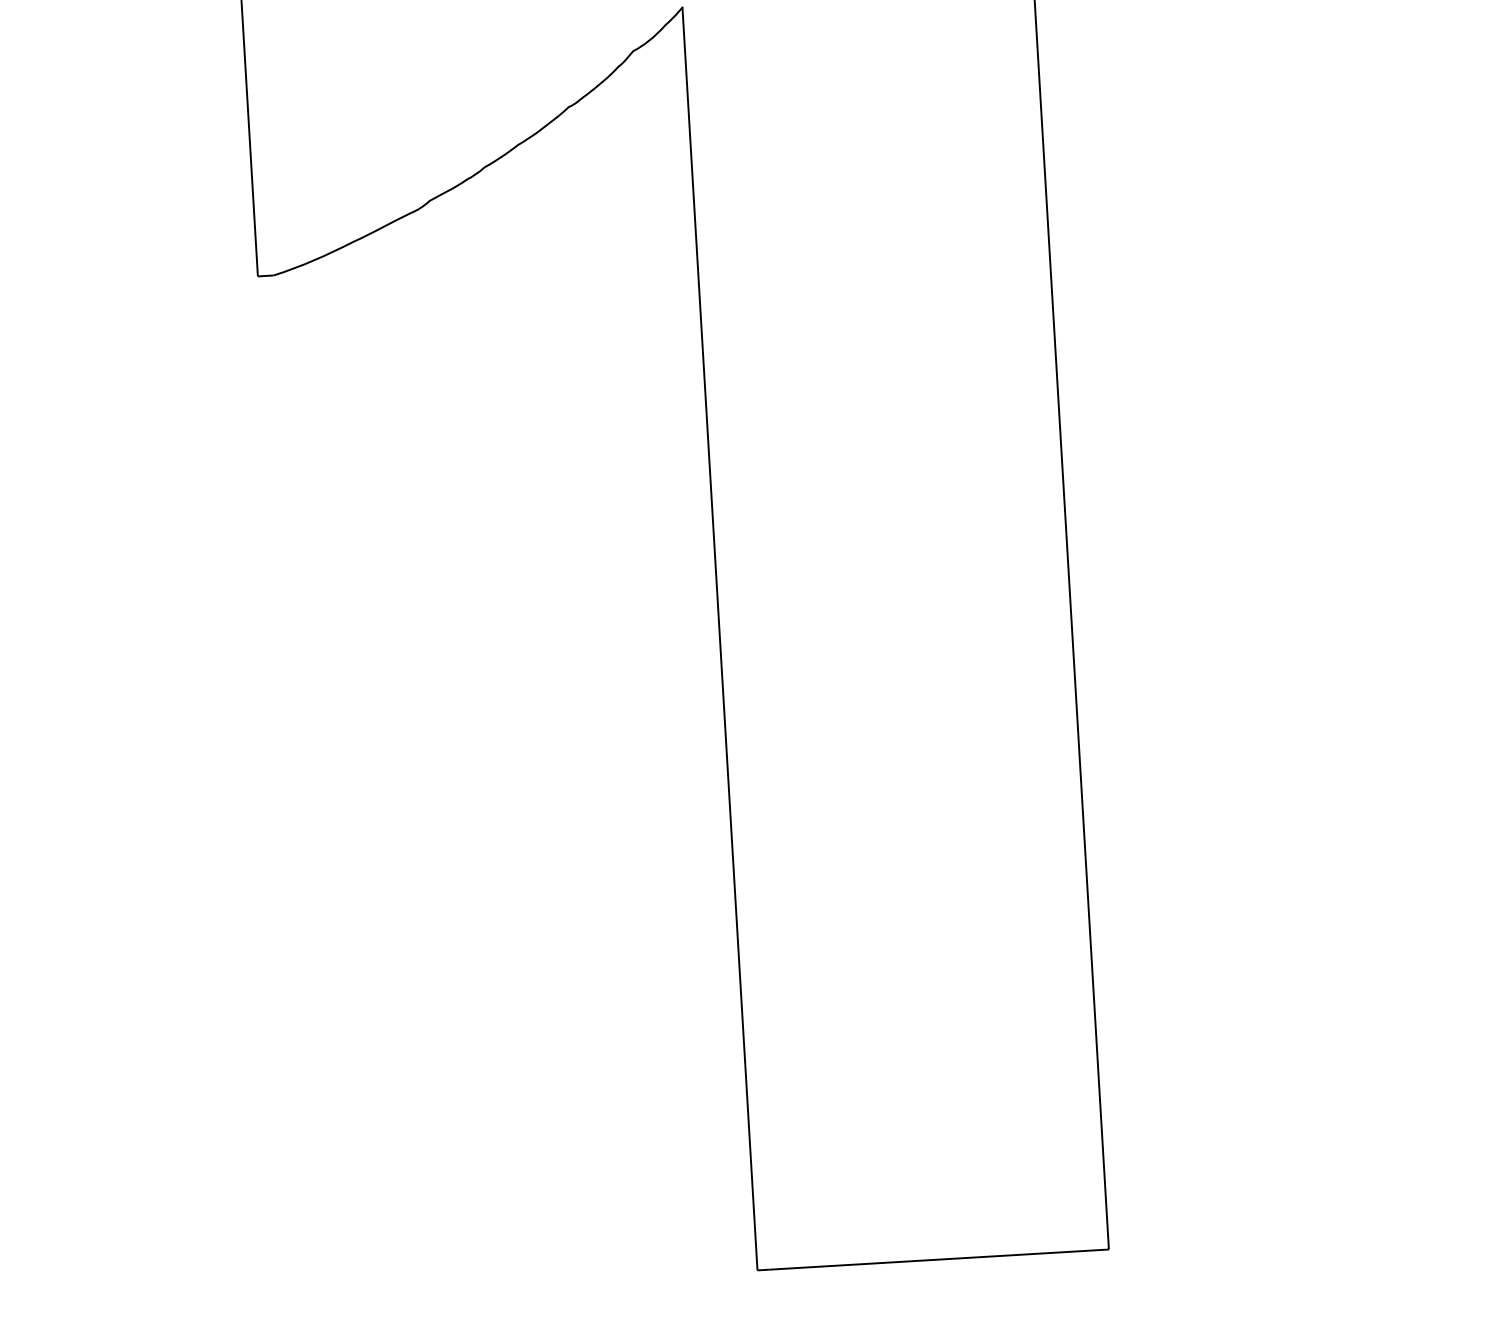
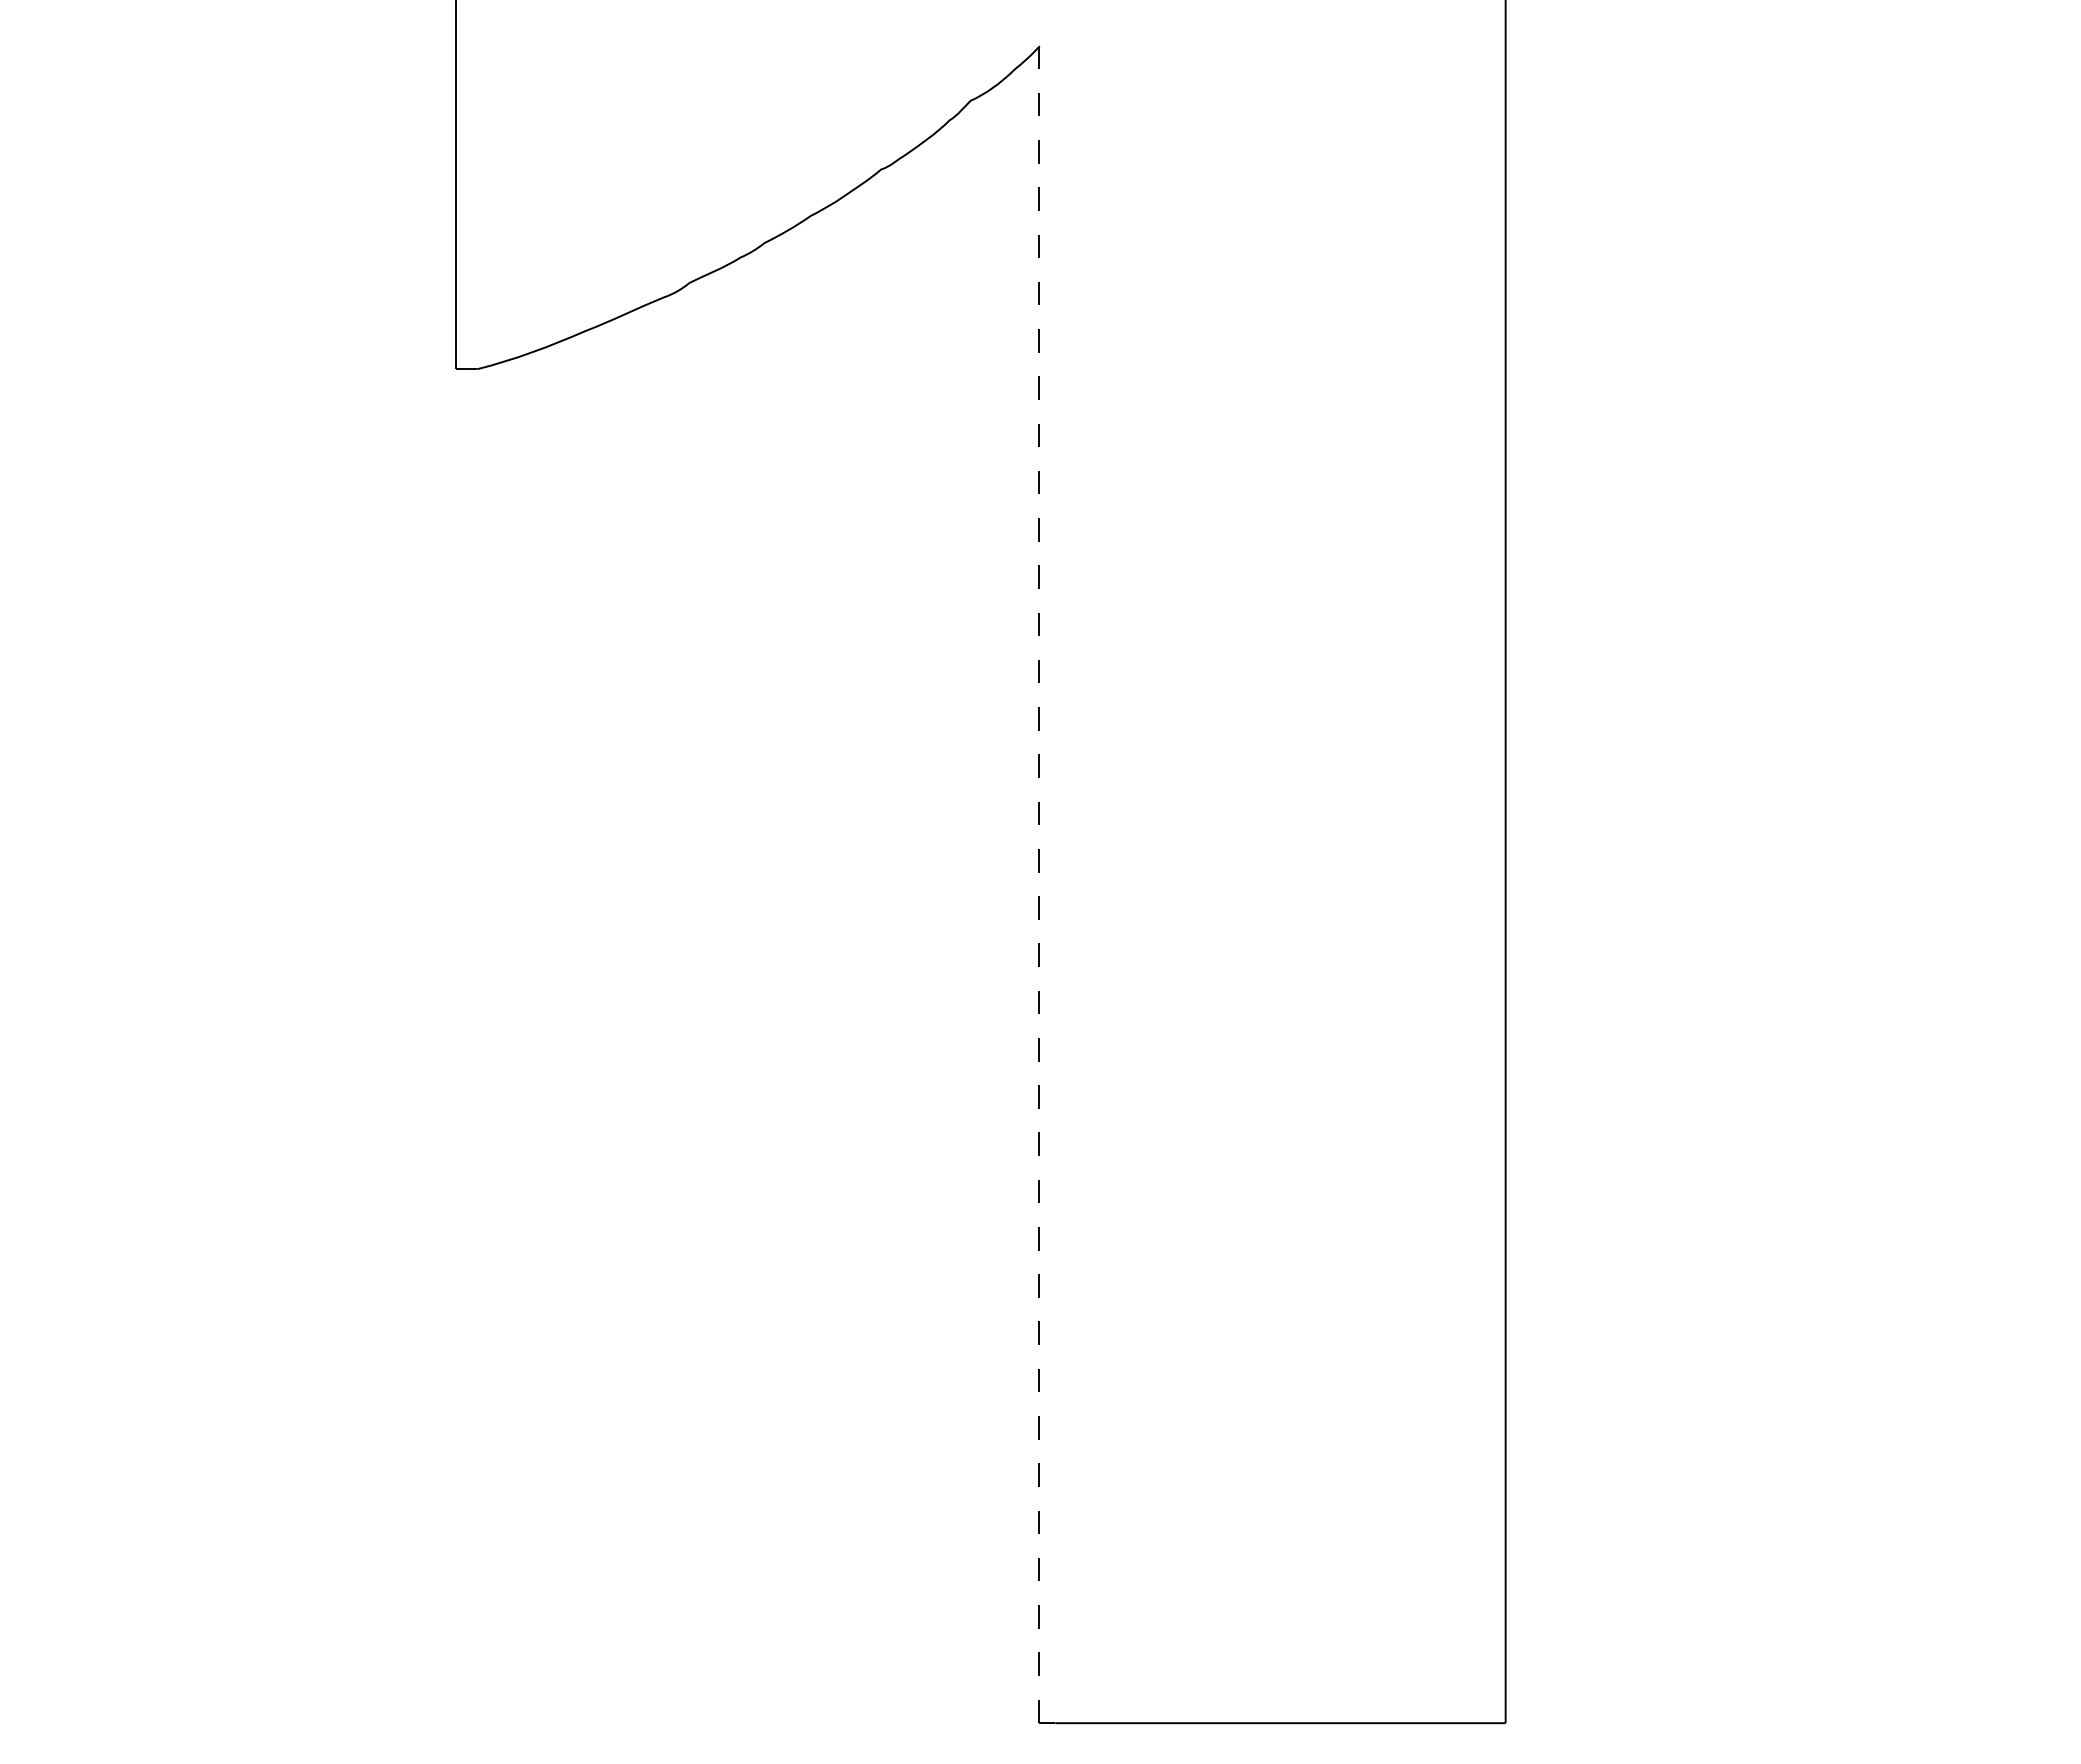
line: (720, 638) -> (1039, 884), solid -> dashed

